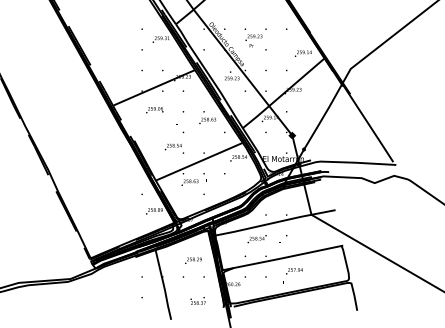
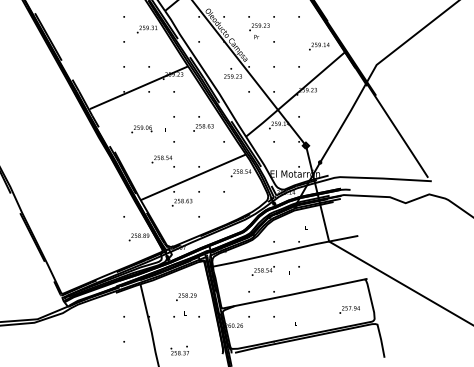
text: (154, 110) -> (141, 129), moved
text: (294, 271) -> (349, 310), moved
text: (197, 300) -> (179, 350), moved

